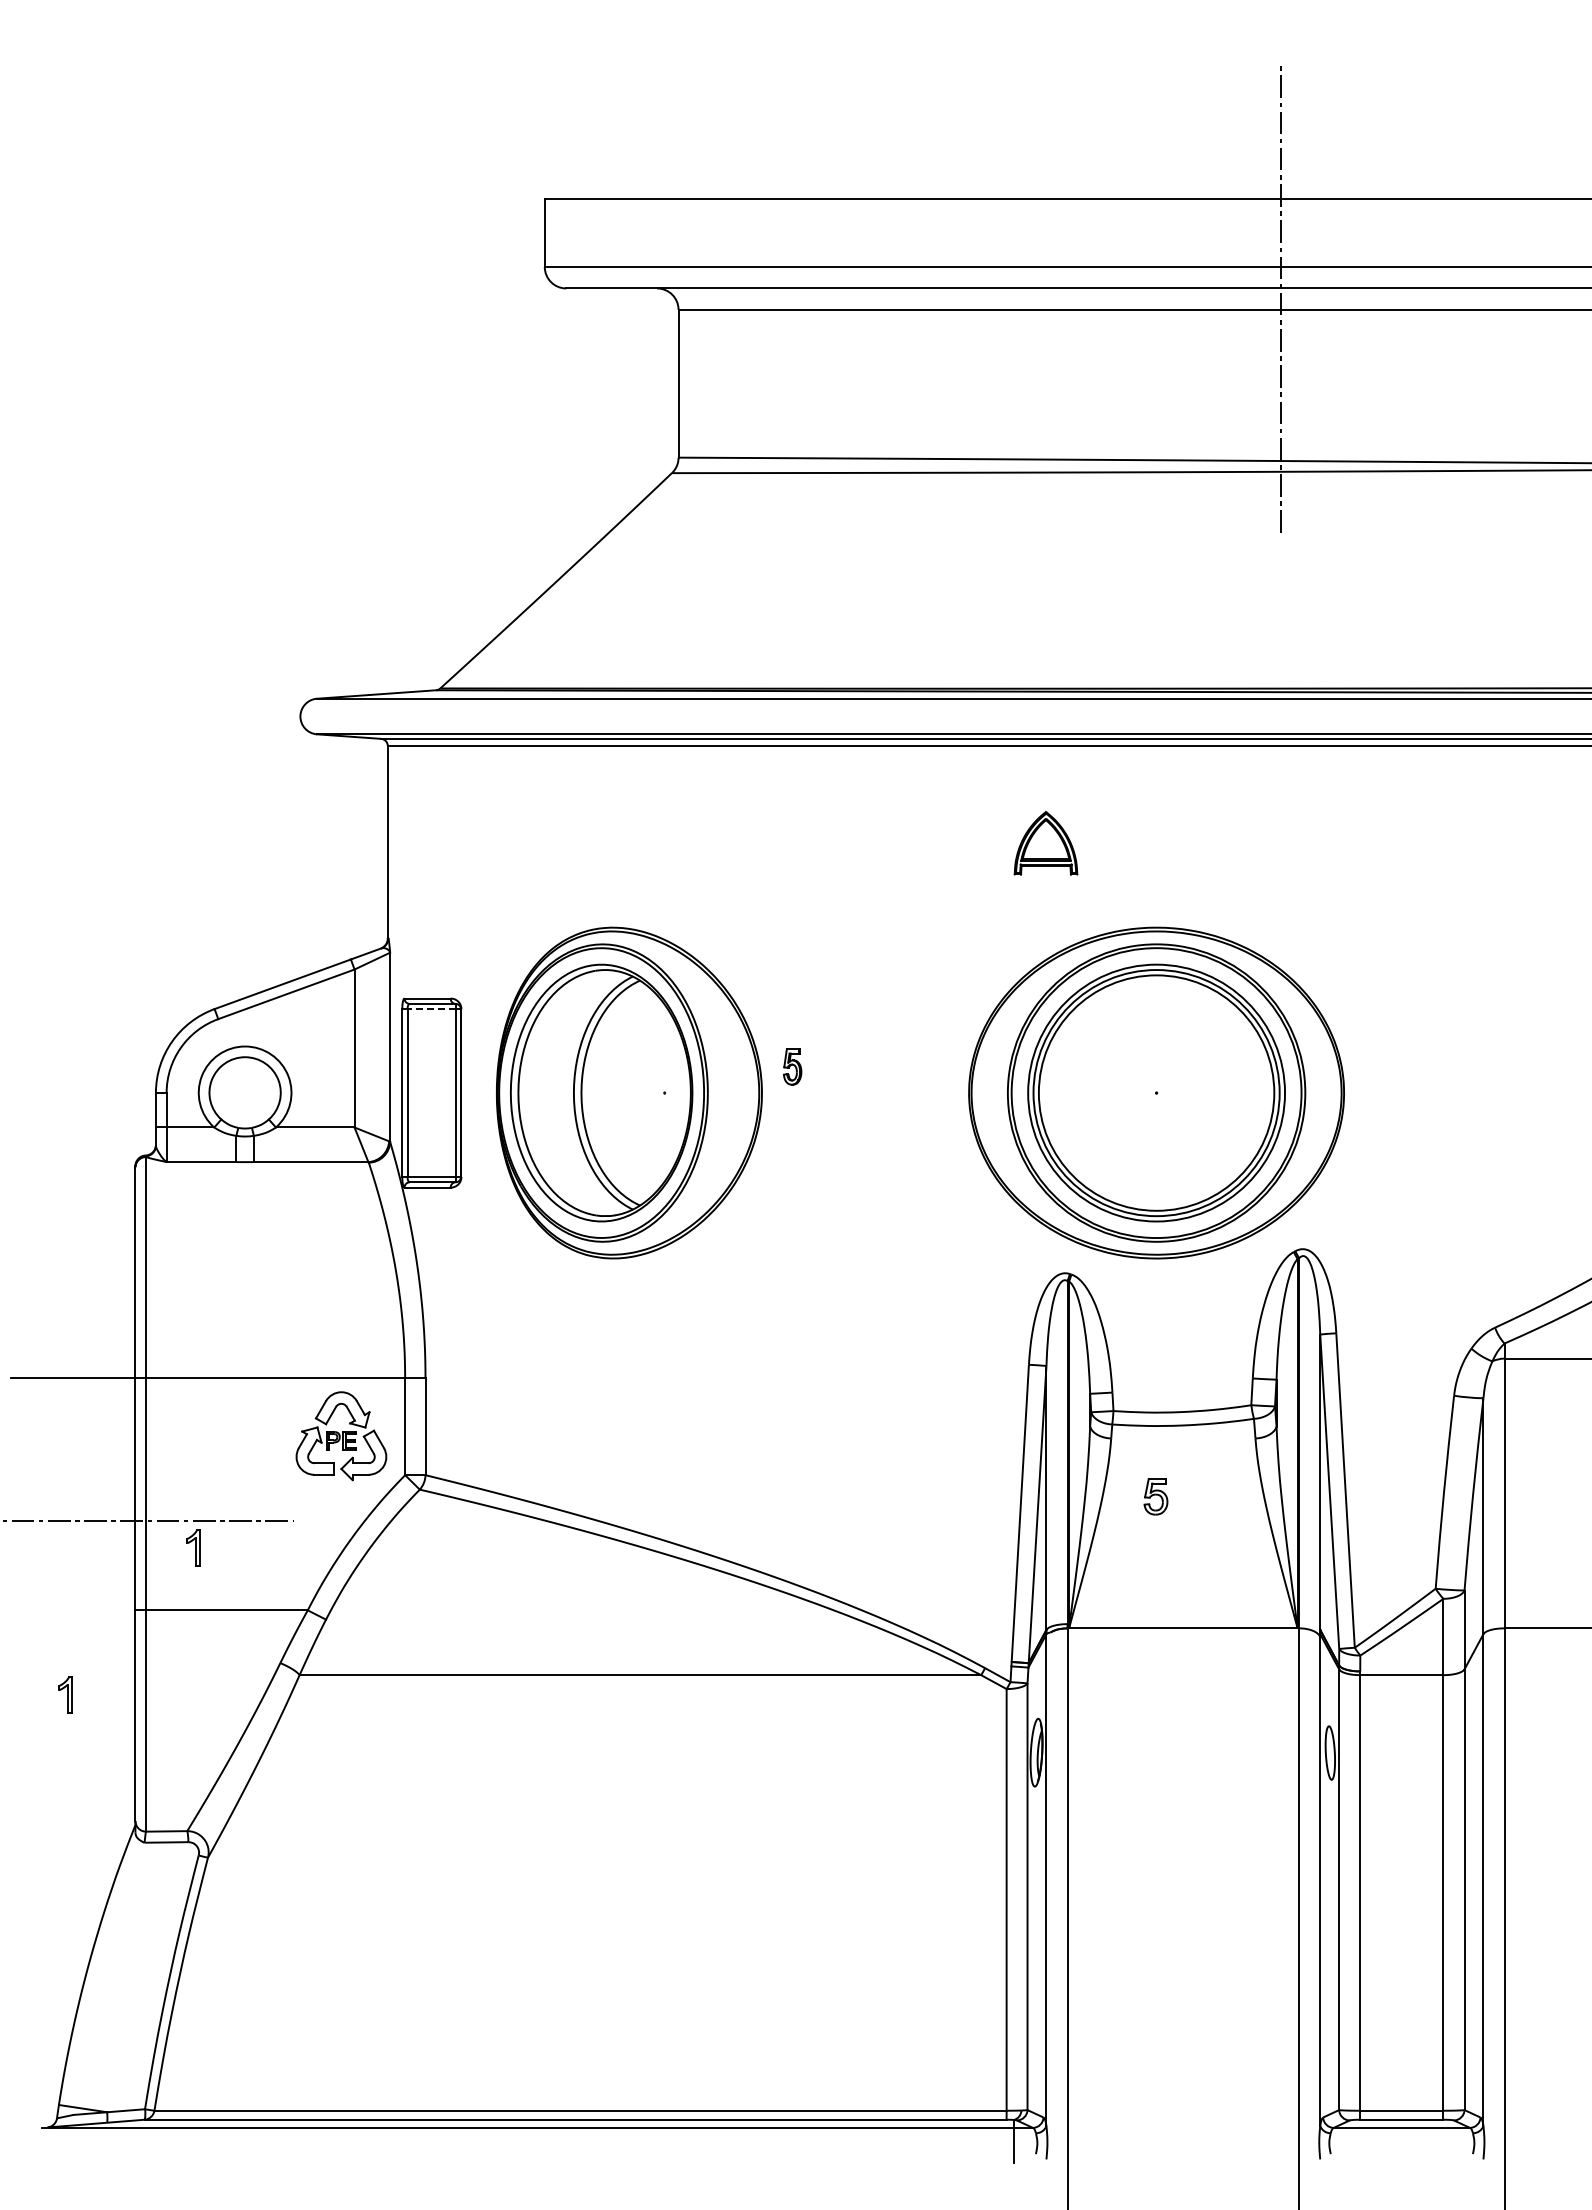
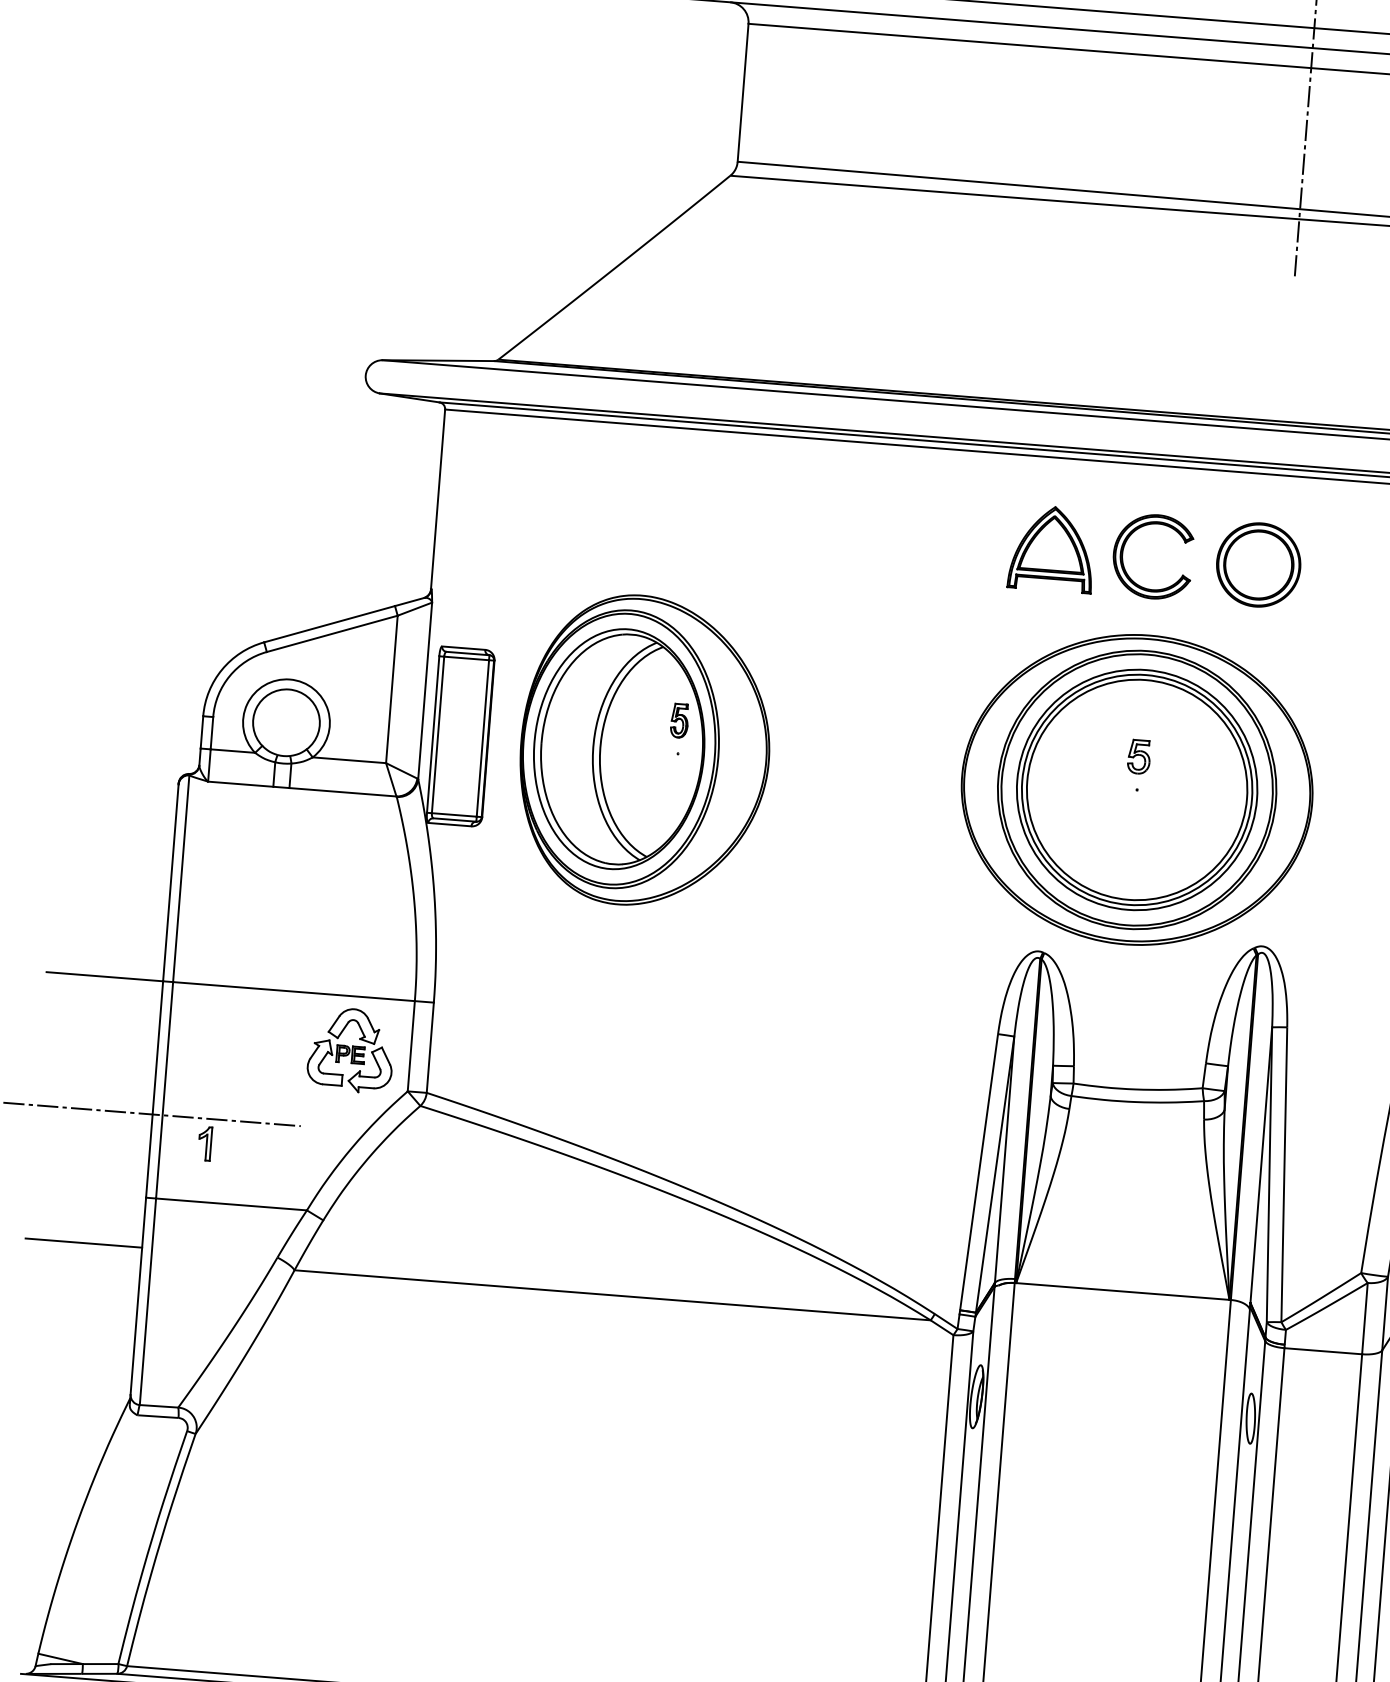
part: (1122, 838) -> (1124, 549), added
part: (1045, 842) -> (1051, 547), size x1.43
part: (1266, 842) -> (1258, 564), added
line: (431, 1009) -> (466, 658), dashed -> solid
part: (792, 1066) -> (679, 720), moved
part: (1155, 1496) -> (1138, 756), moved
line: (72, 1663) -> (83, 1242), added
part: (65, 1694) -> (74, 1271), removed

